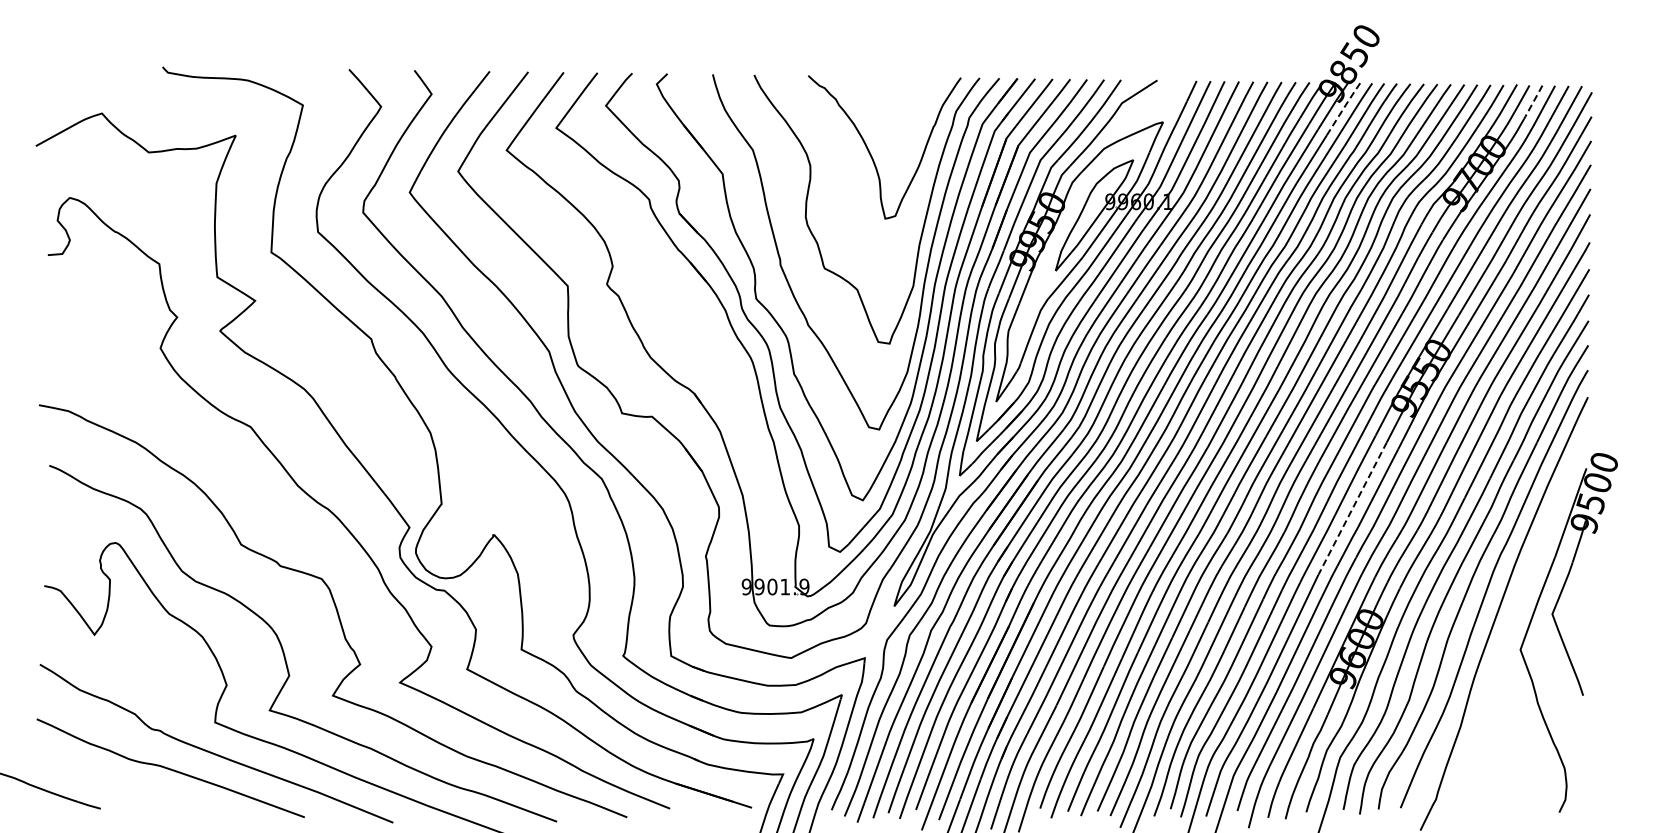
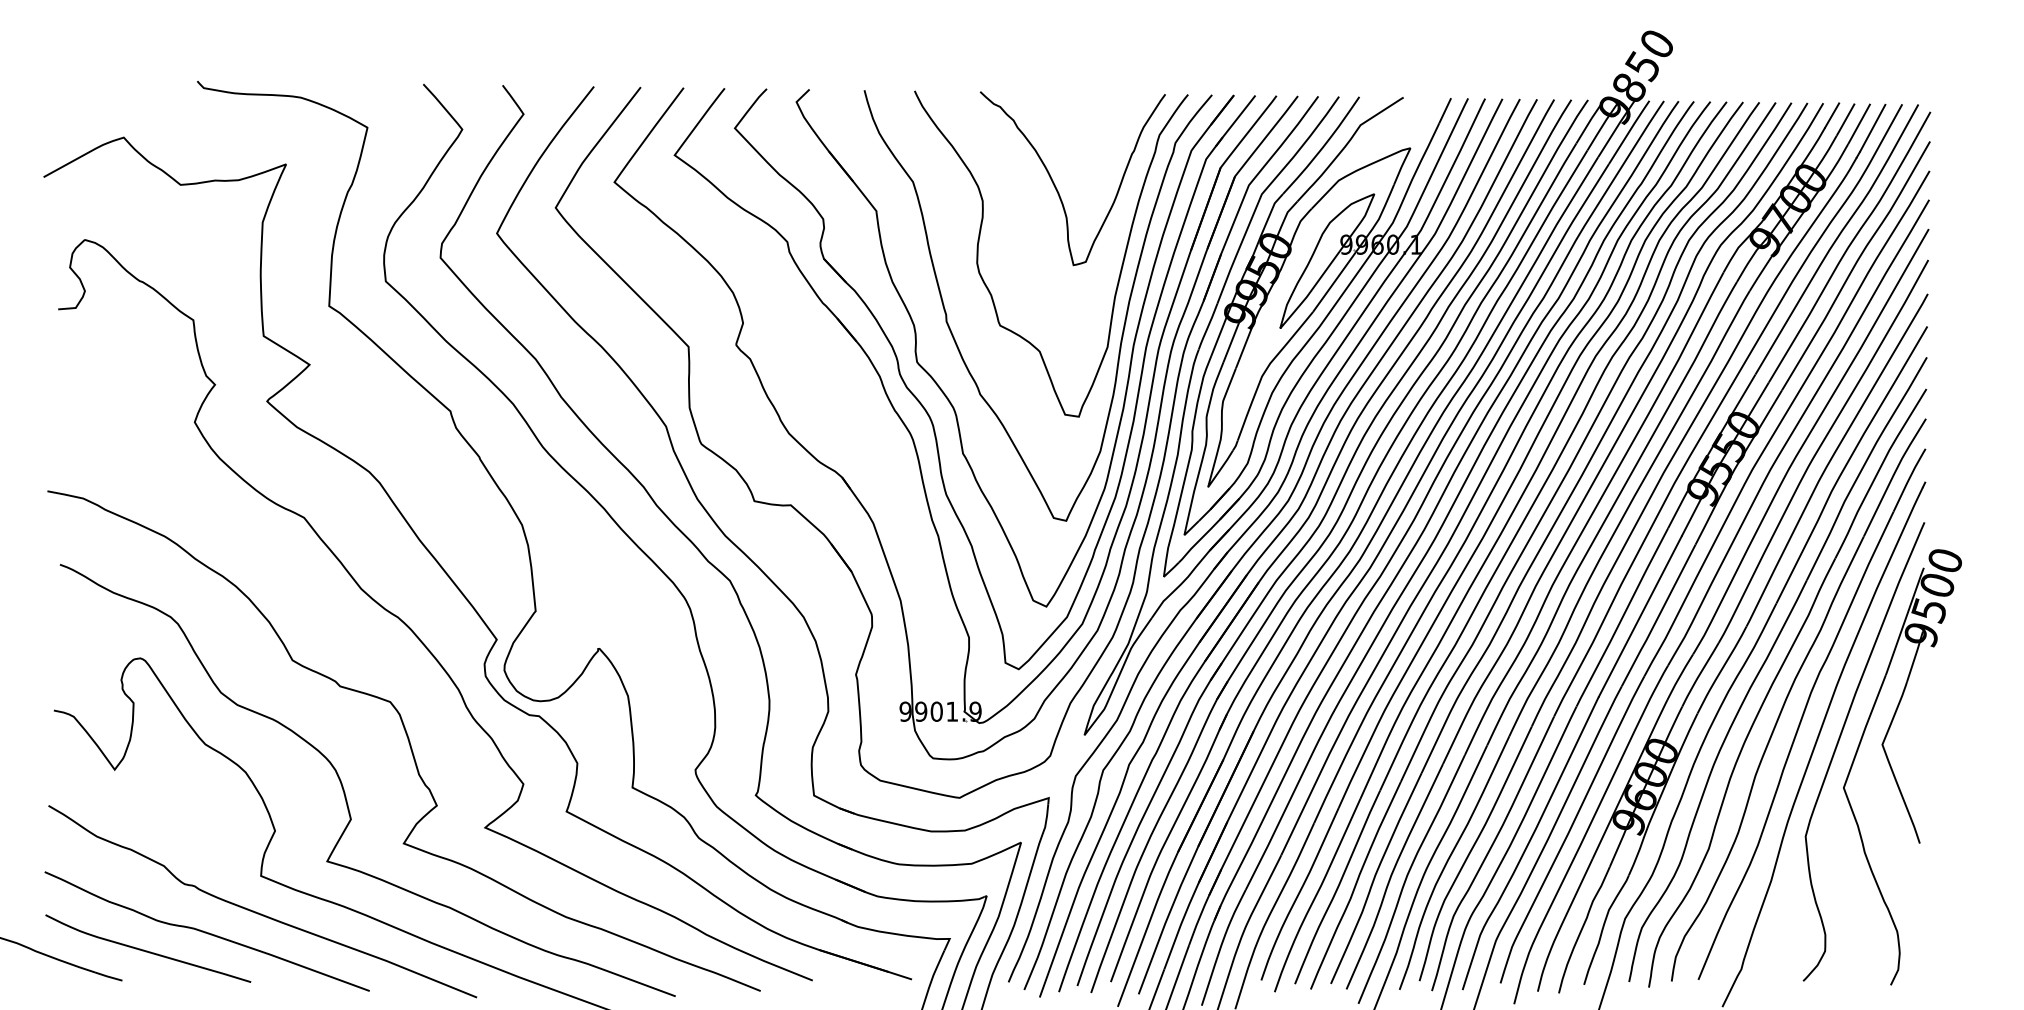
line: (1532, 102) -> (1858, 124), dashed -> solid
line: (1344, 108) -> (1630, 131), dashed -> solid
line: (1352, 508) -> (1640, 616), dashed -> solid
curve: (1516, 613) -> (1838, 743), added
curve: (122, 784) -> (148, 951), added

